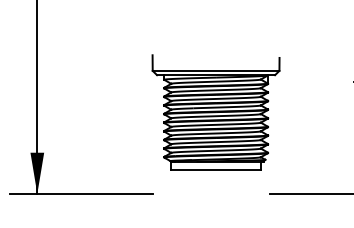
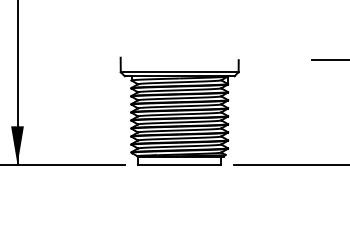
part: (215, 112) -> (179, 110), moved

